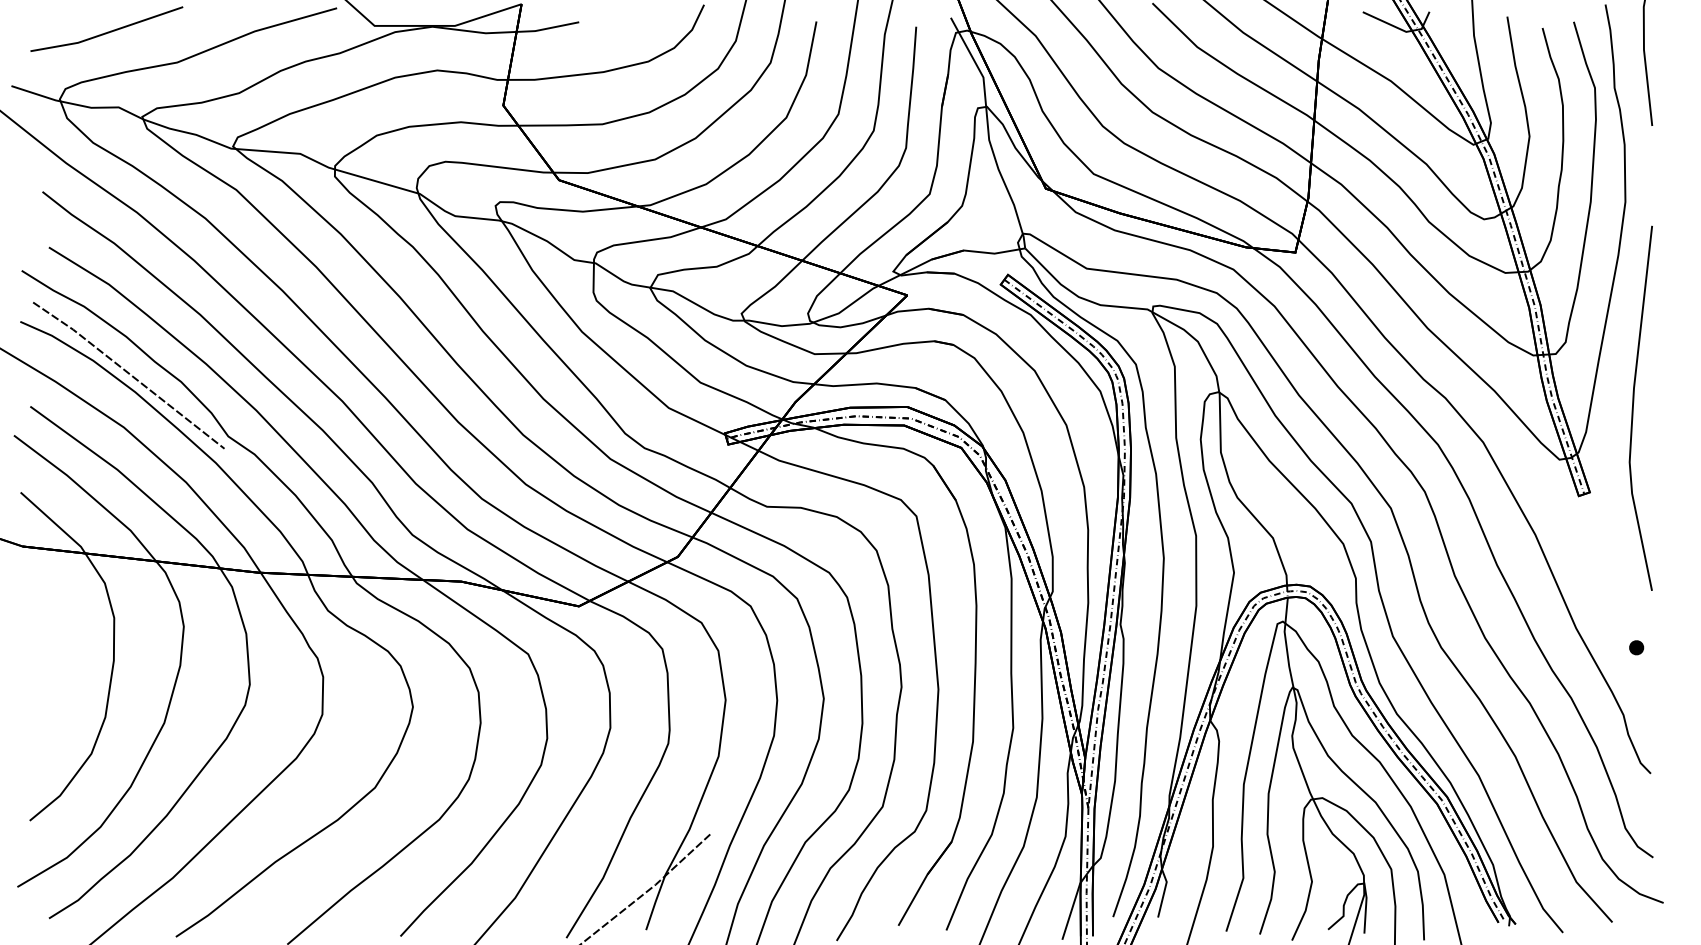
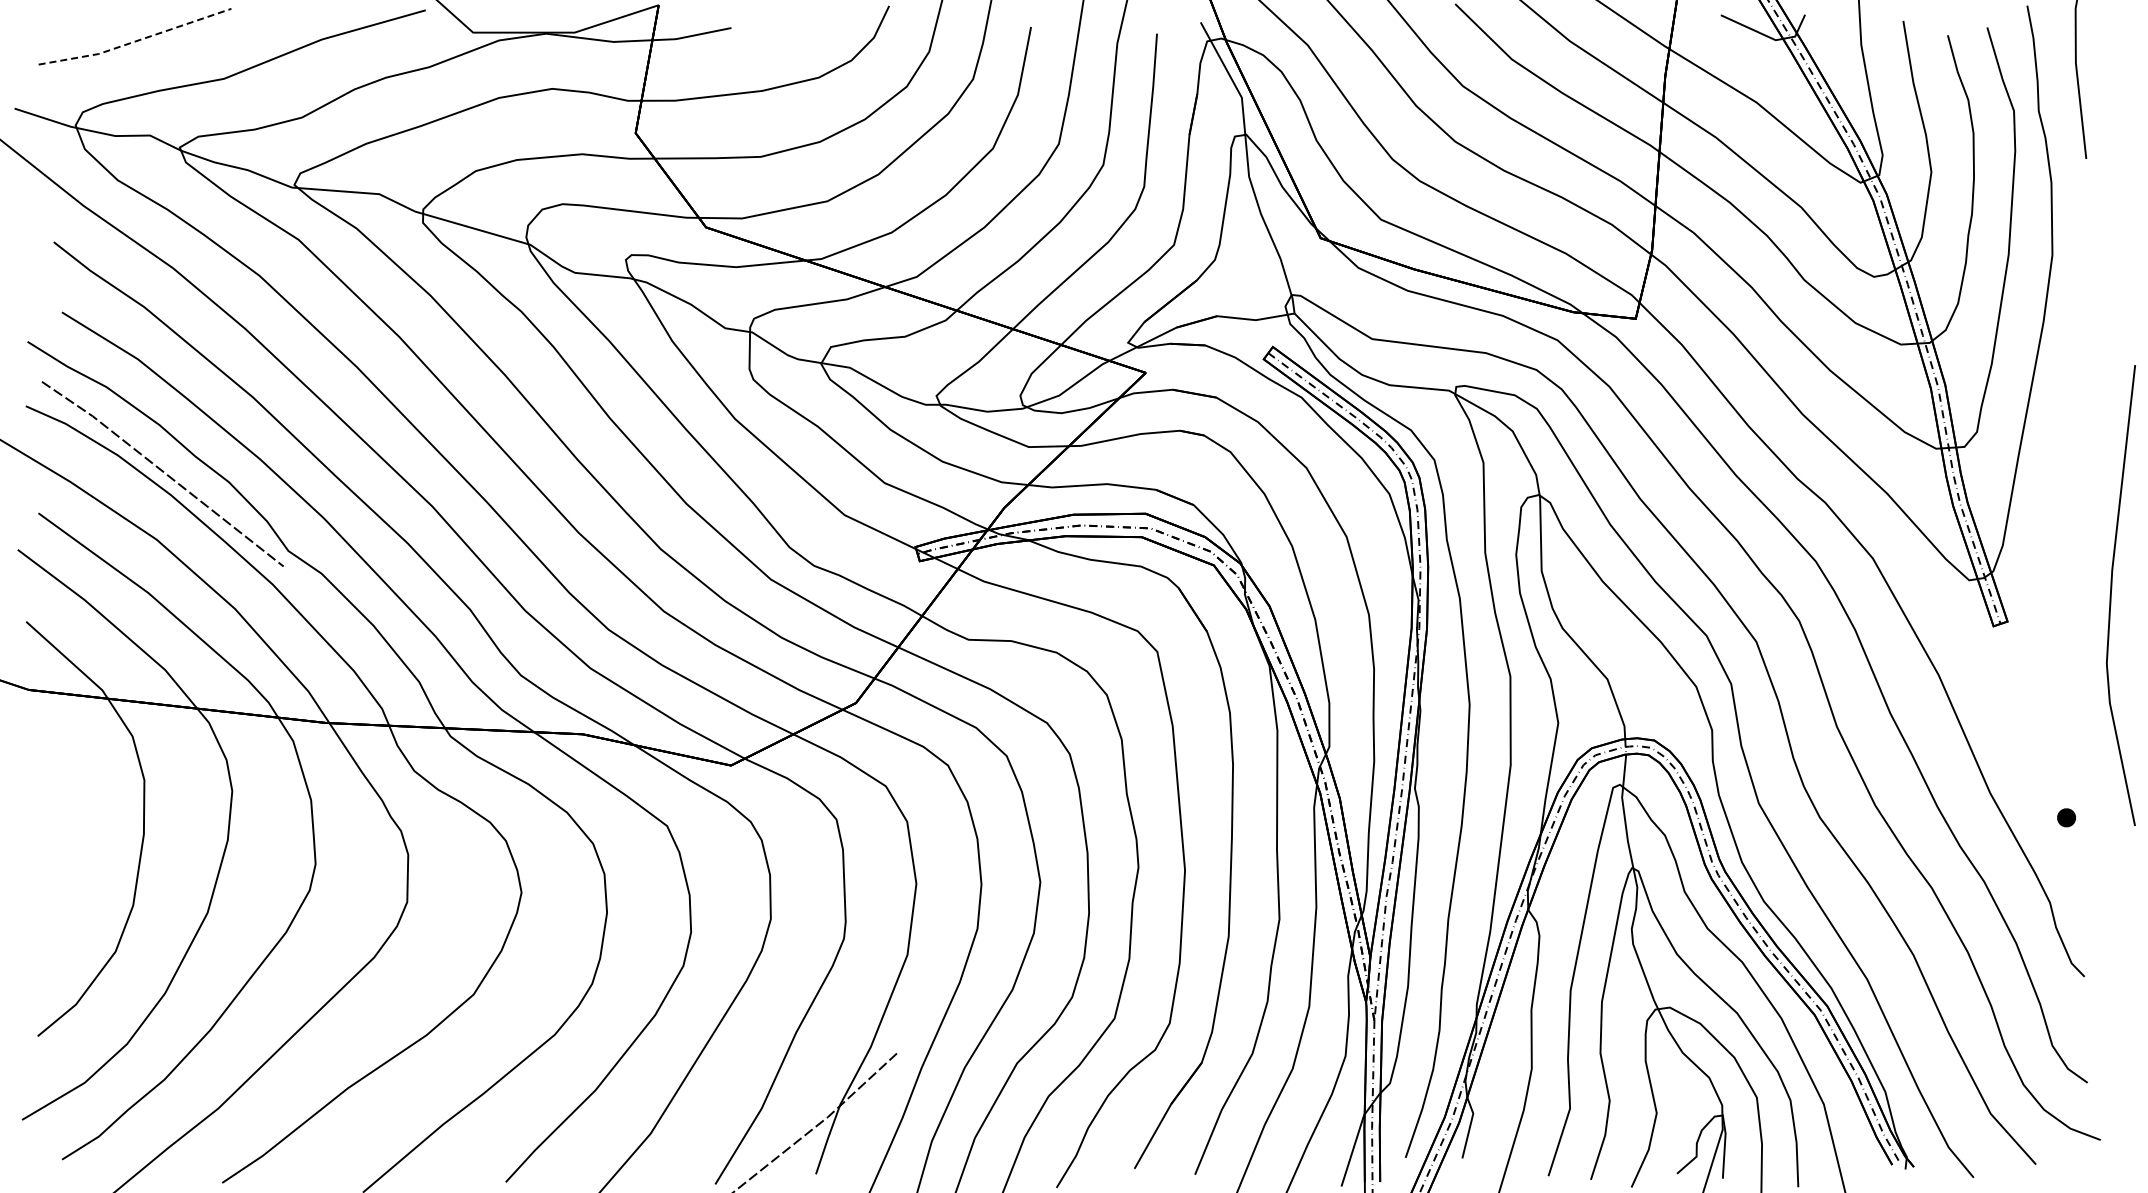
line: (107, 32) -> (135, 41), solid -> dashed
line: (1633, 408) -> (2111, 595), moved

